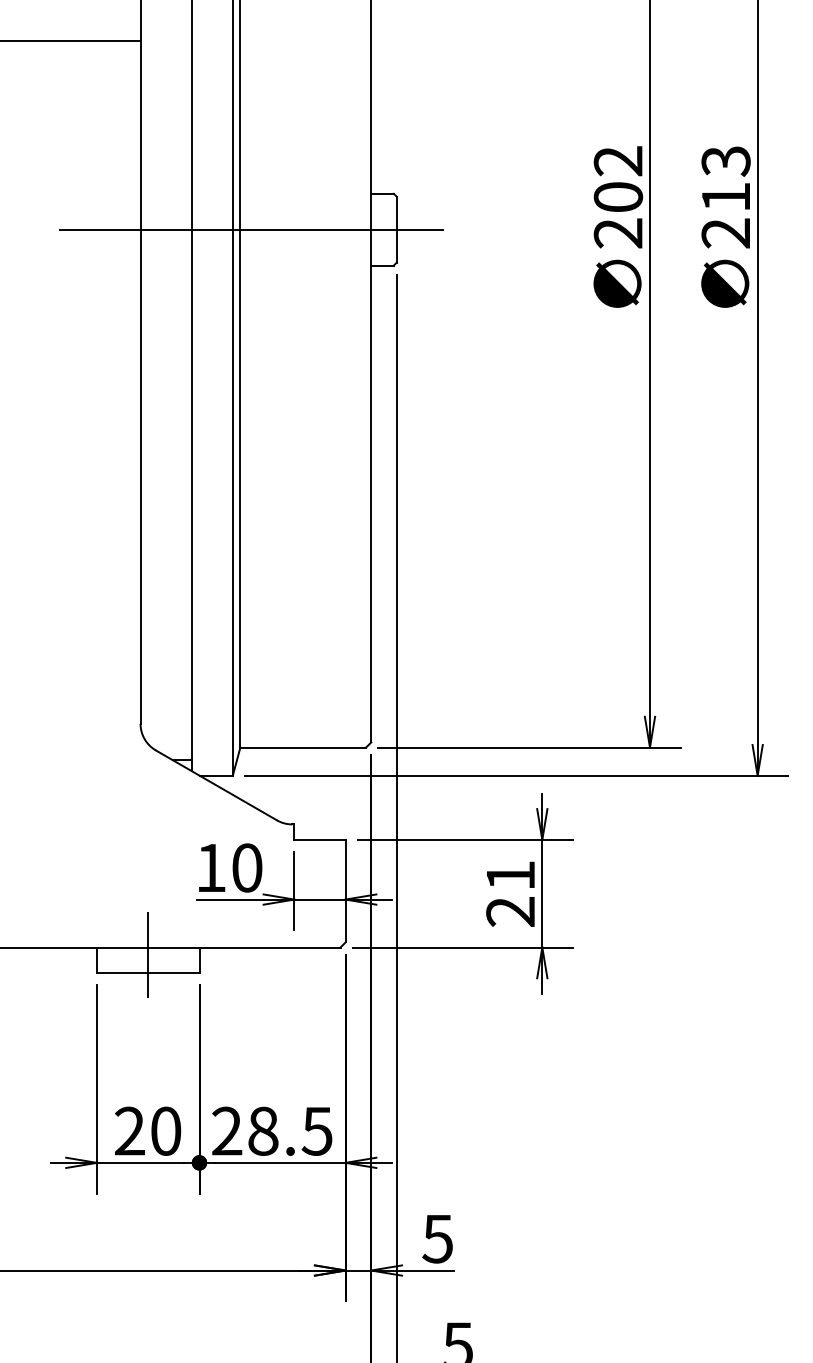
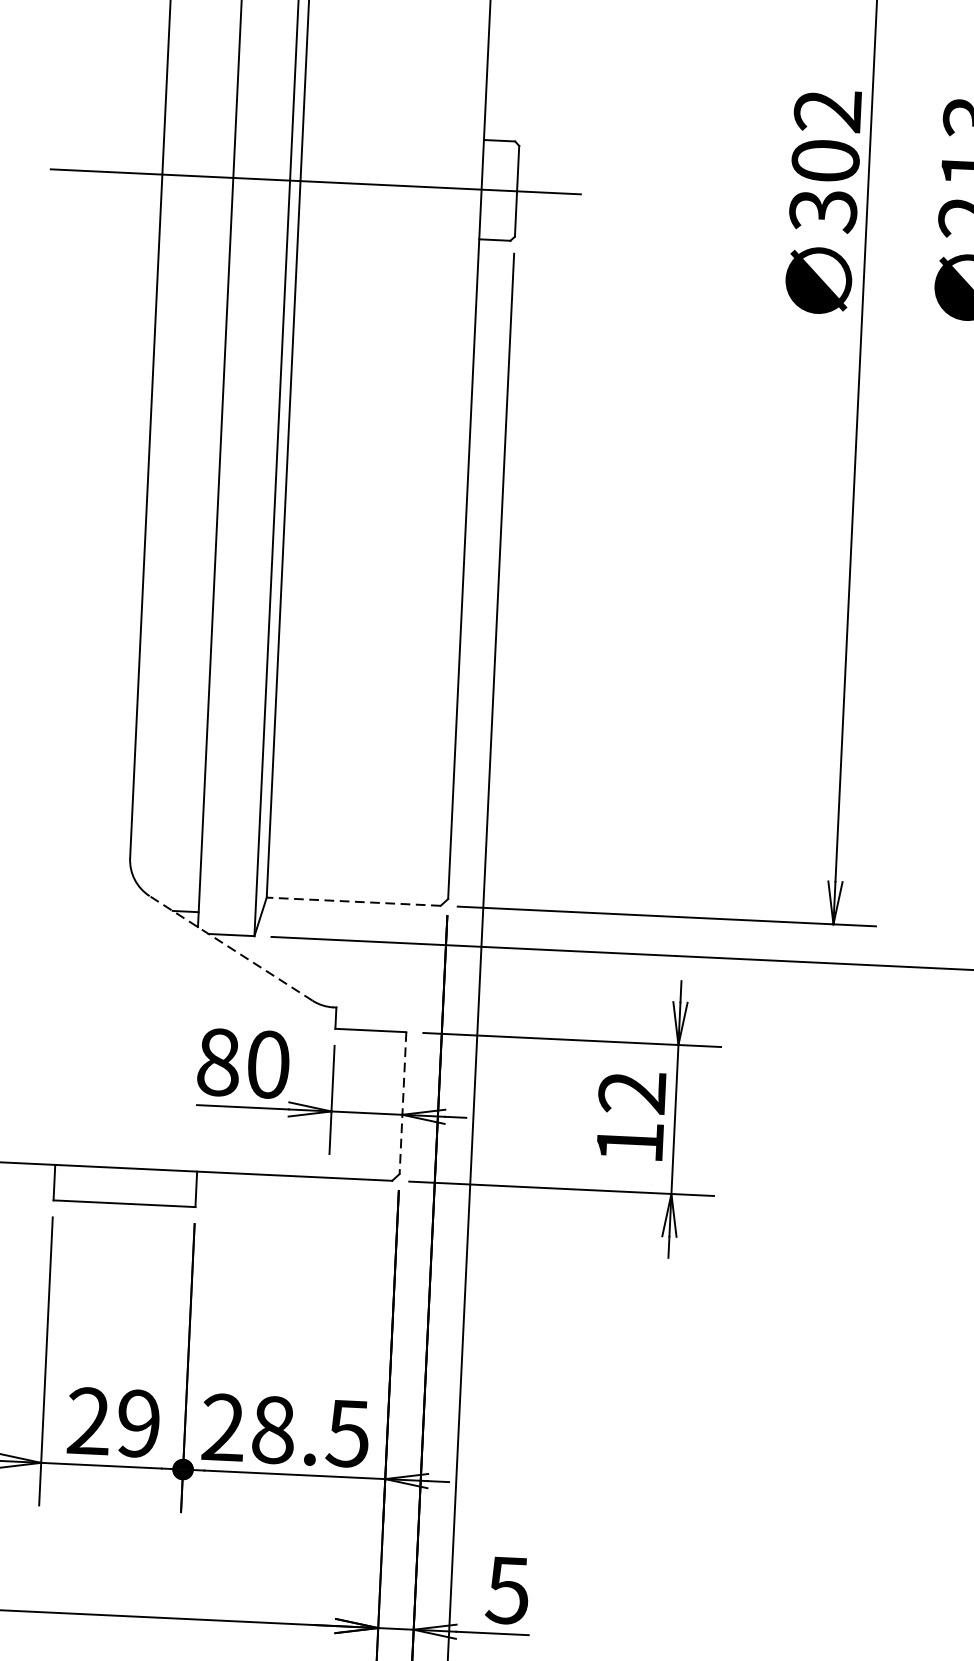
text: (618, 233) -> (823, 211), 202 -> 302
line: (303, 747) -> (354, 901), solid -> dashed
line: (216, 785) -> (231, 948), solid -> dashed
text: (211, 867) -> (218, 1061), 10 -> 80
line: (345, 891) -> (402, 1103), solid -> dashed
text: (510, 893) -> (630, 1117), 21 -> 12
line: (148, 955) -> (126, 1179), removed
text: (166, 1130) -> (139, 1422), 20 -> 29

